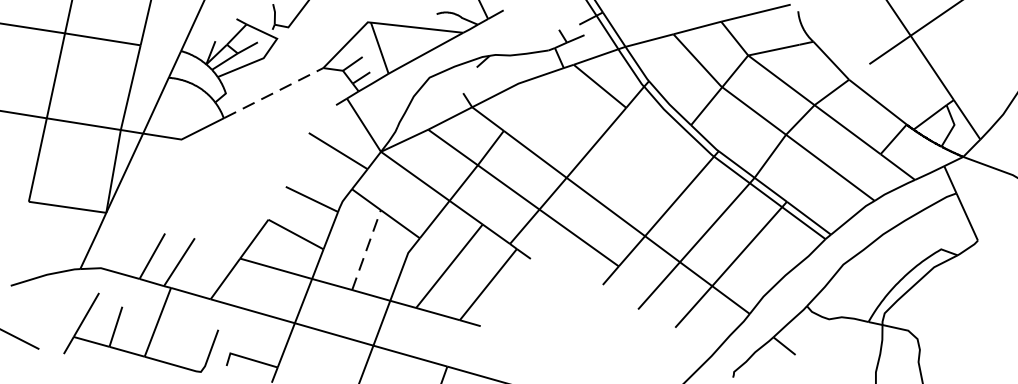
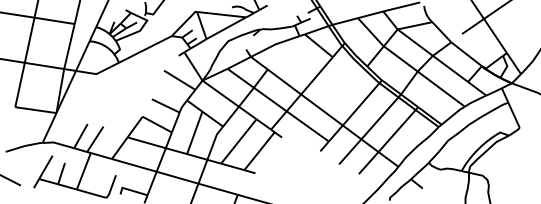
line: (273, 93) -> (145, 49), dashed -> solid
line: (366, 249) -> (194, 132), dashed -> solid

